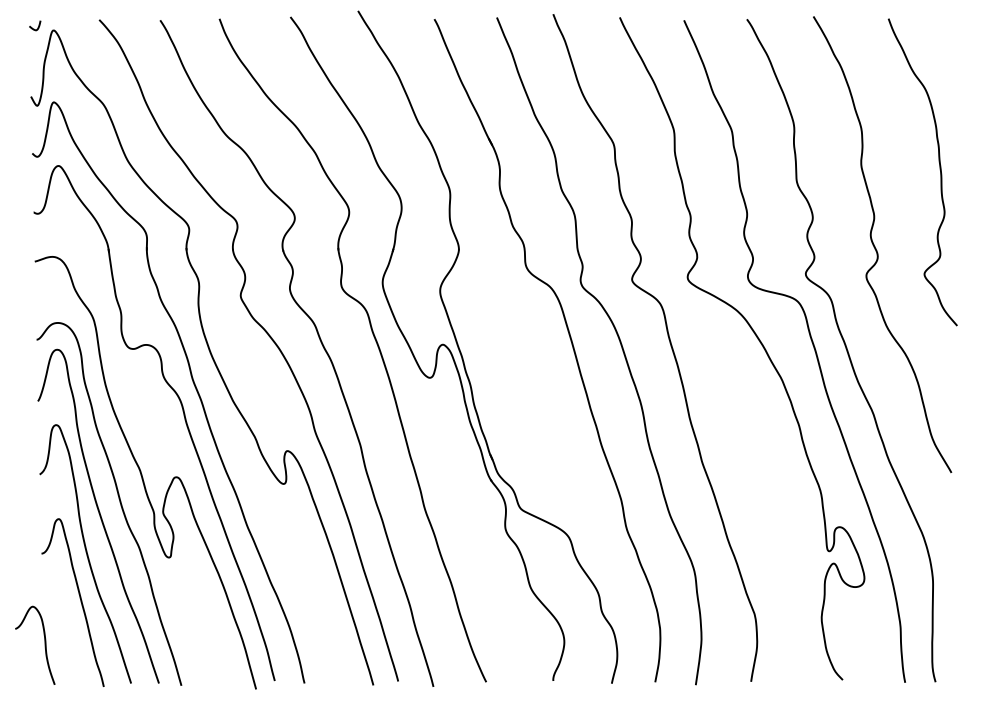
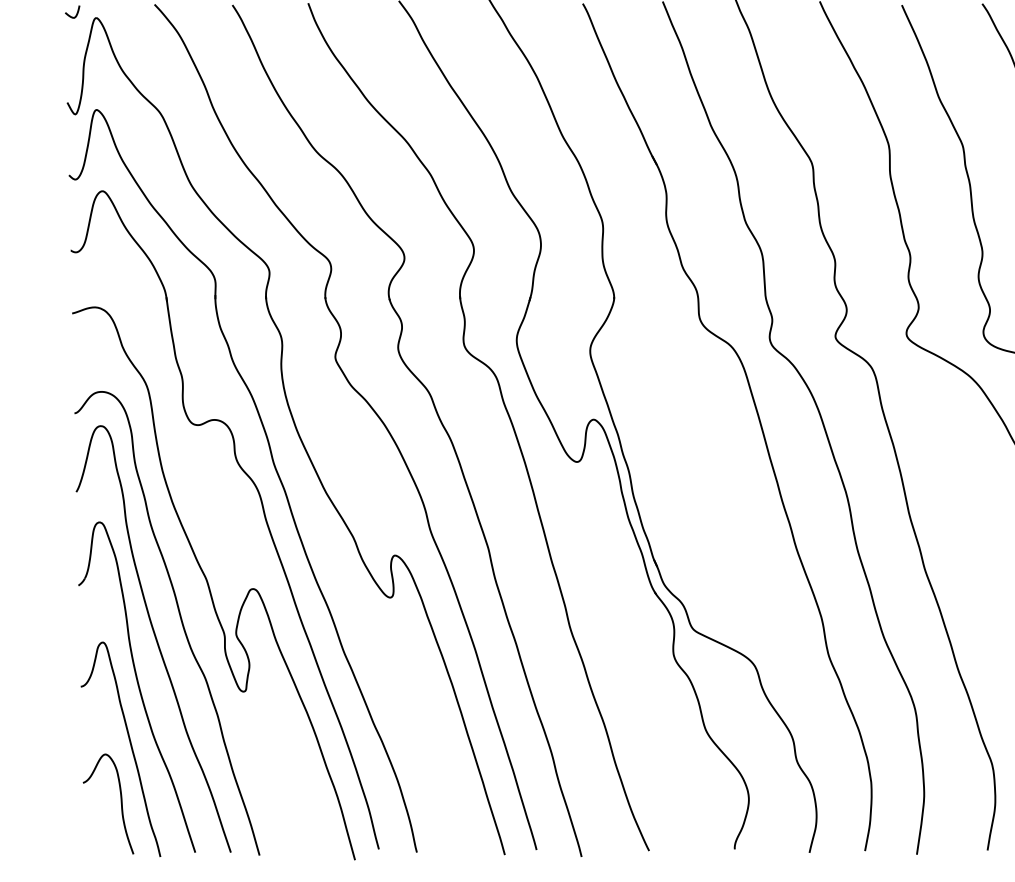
curve: (44, 644) -> (120, 802), moved

